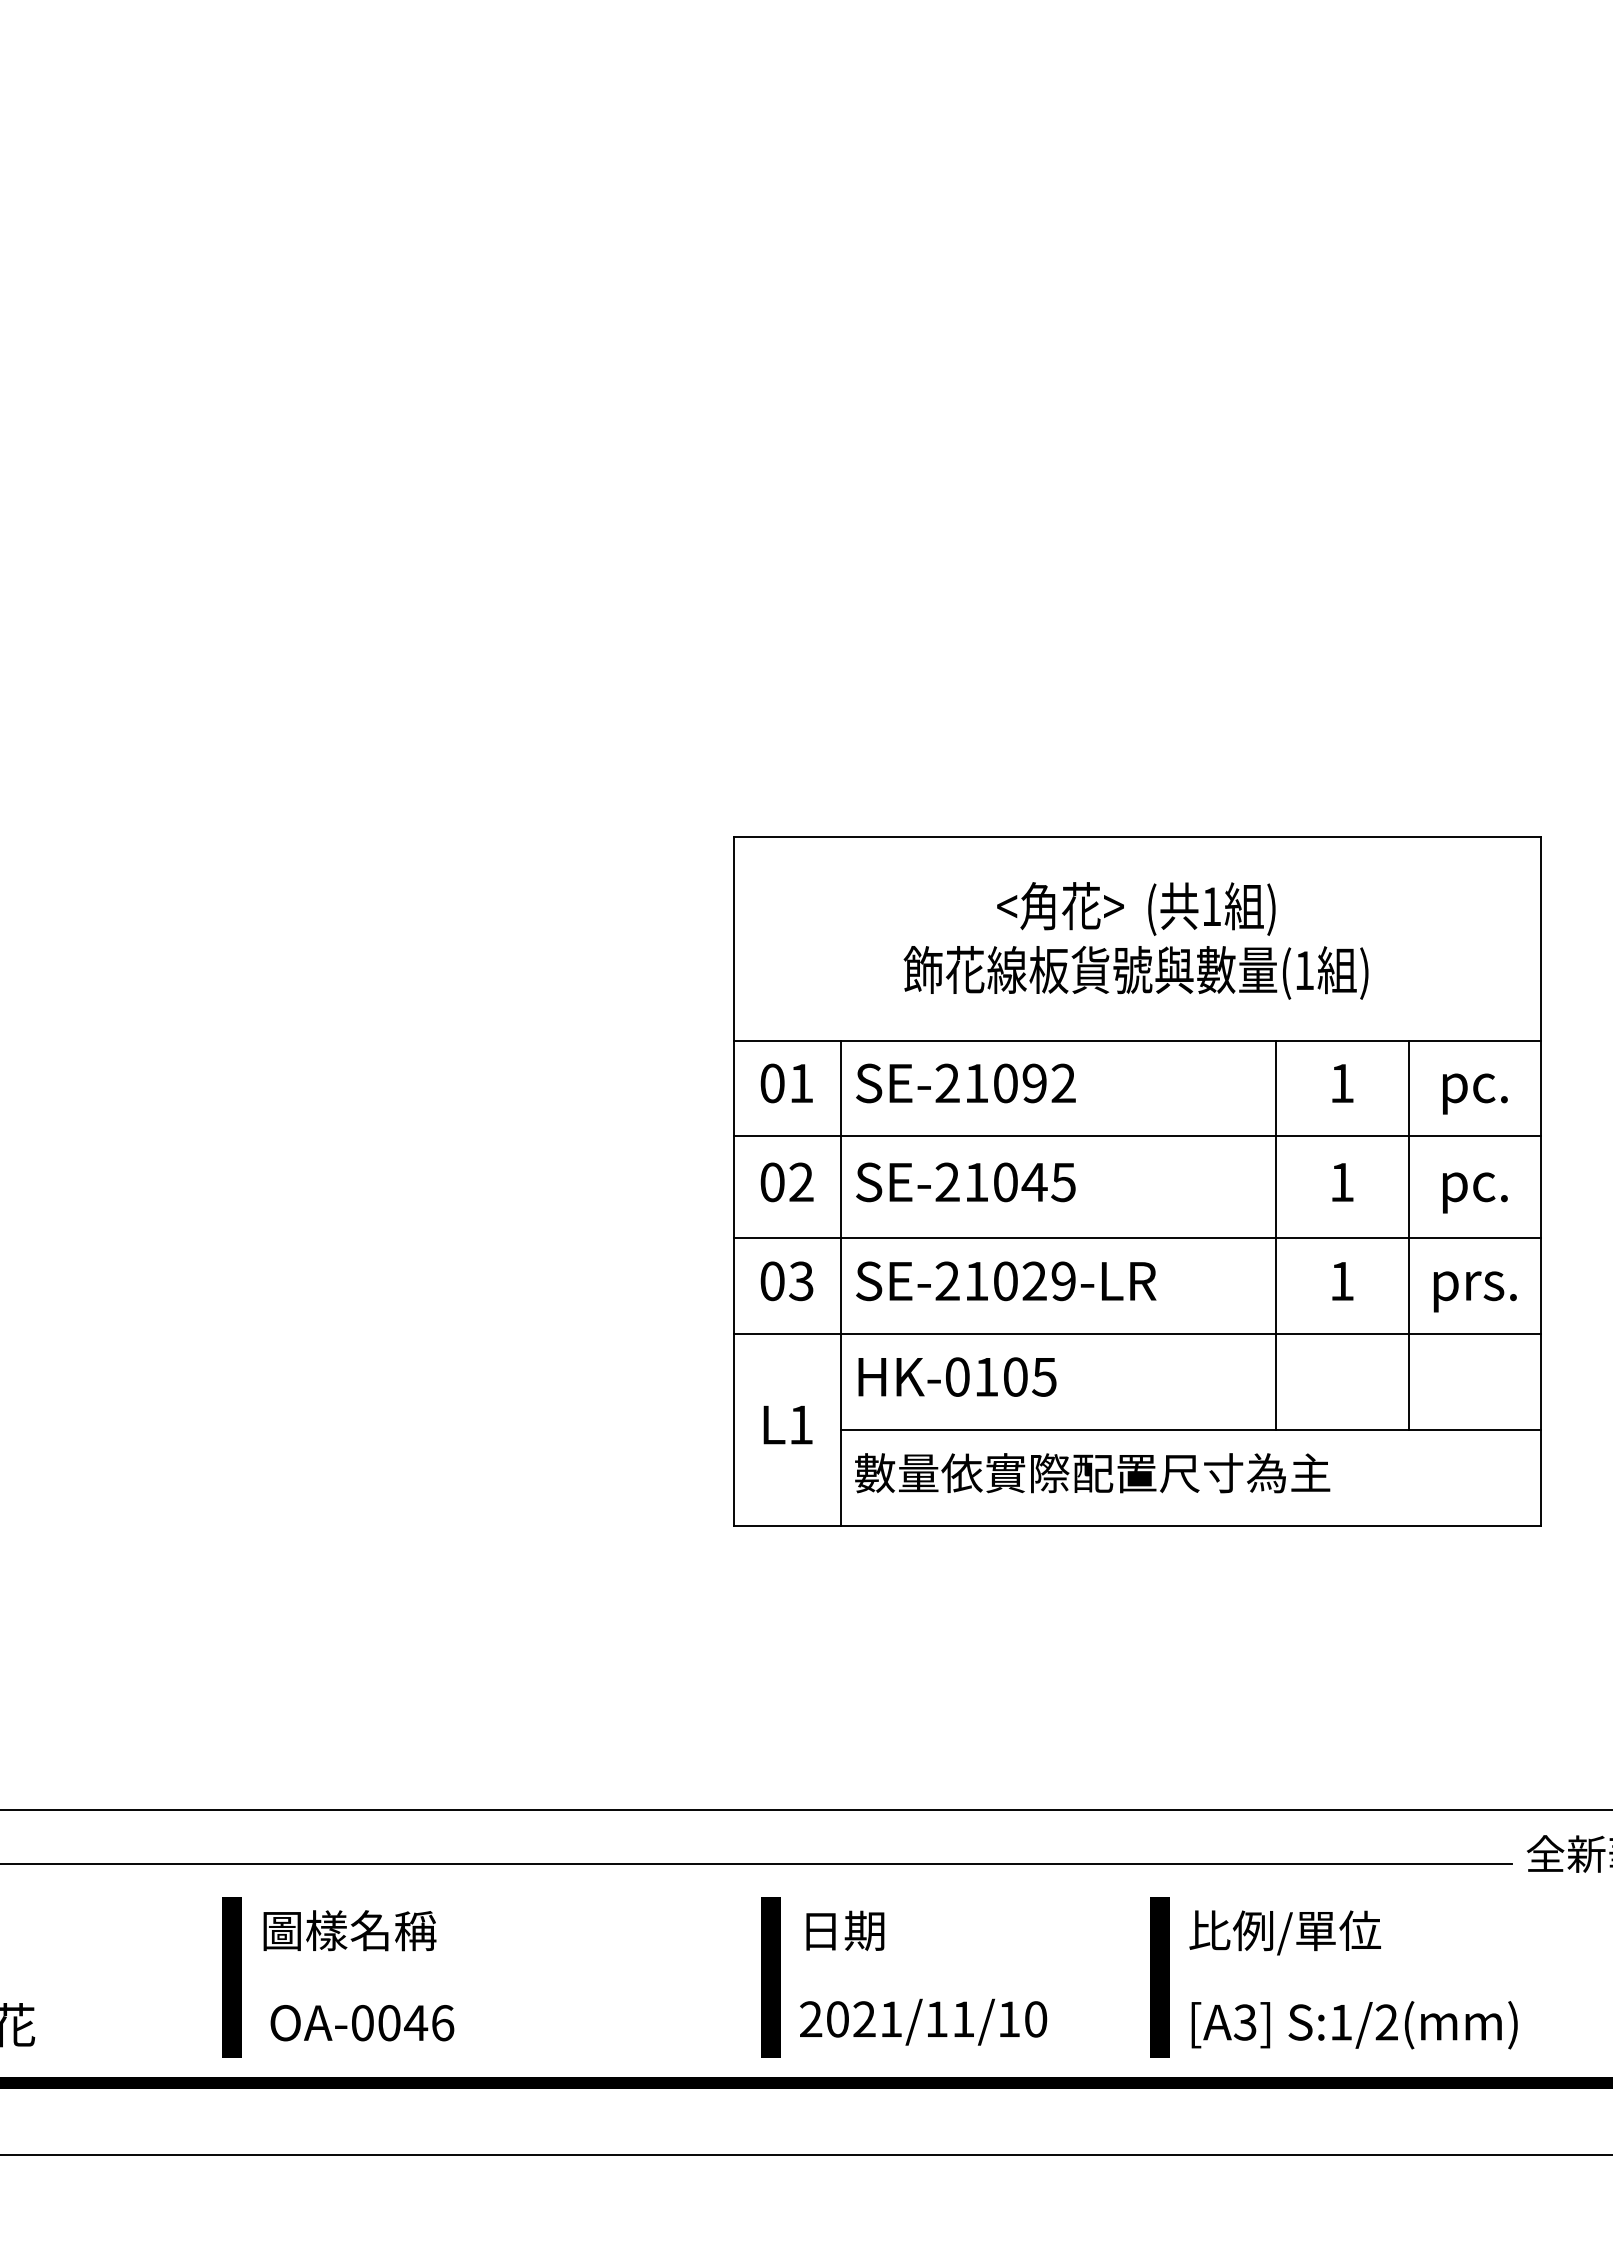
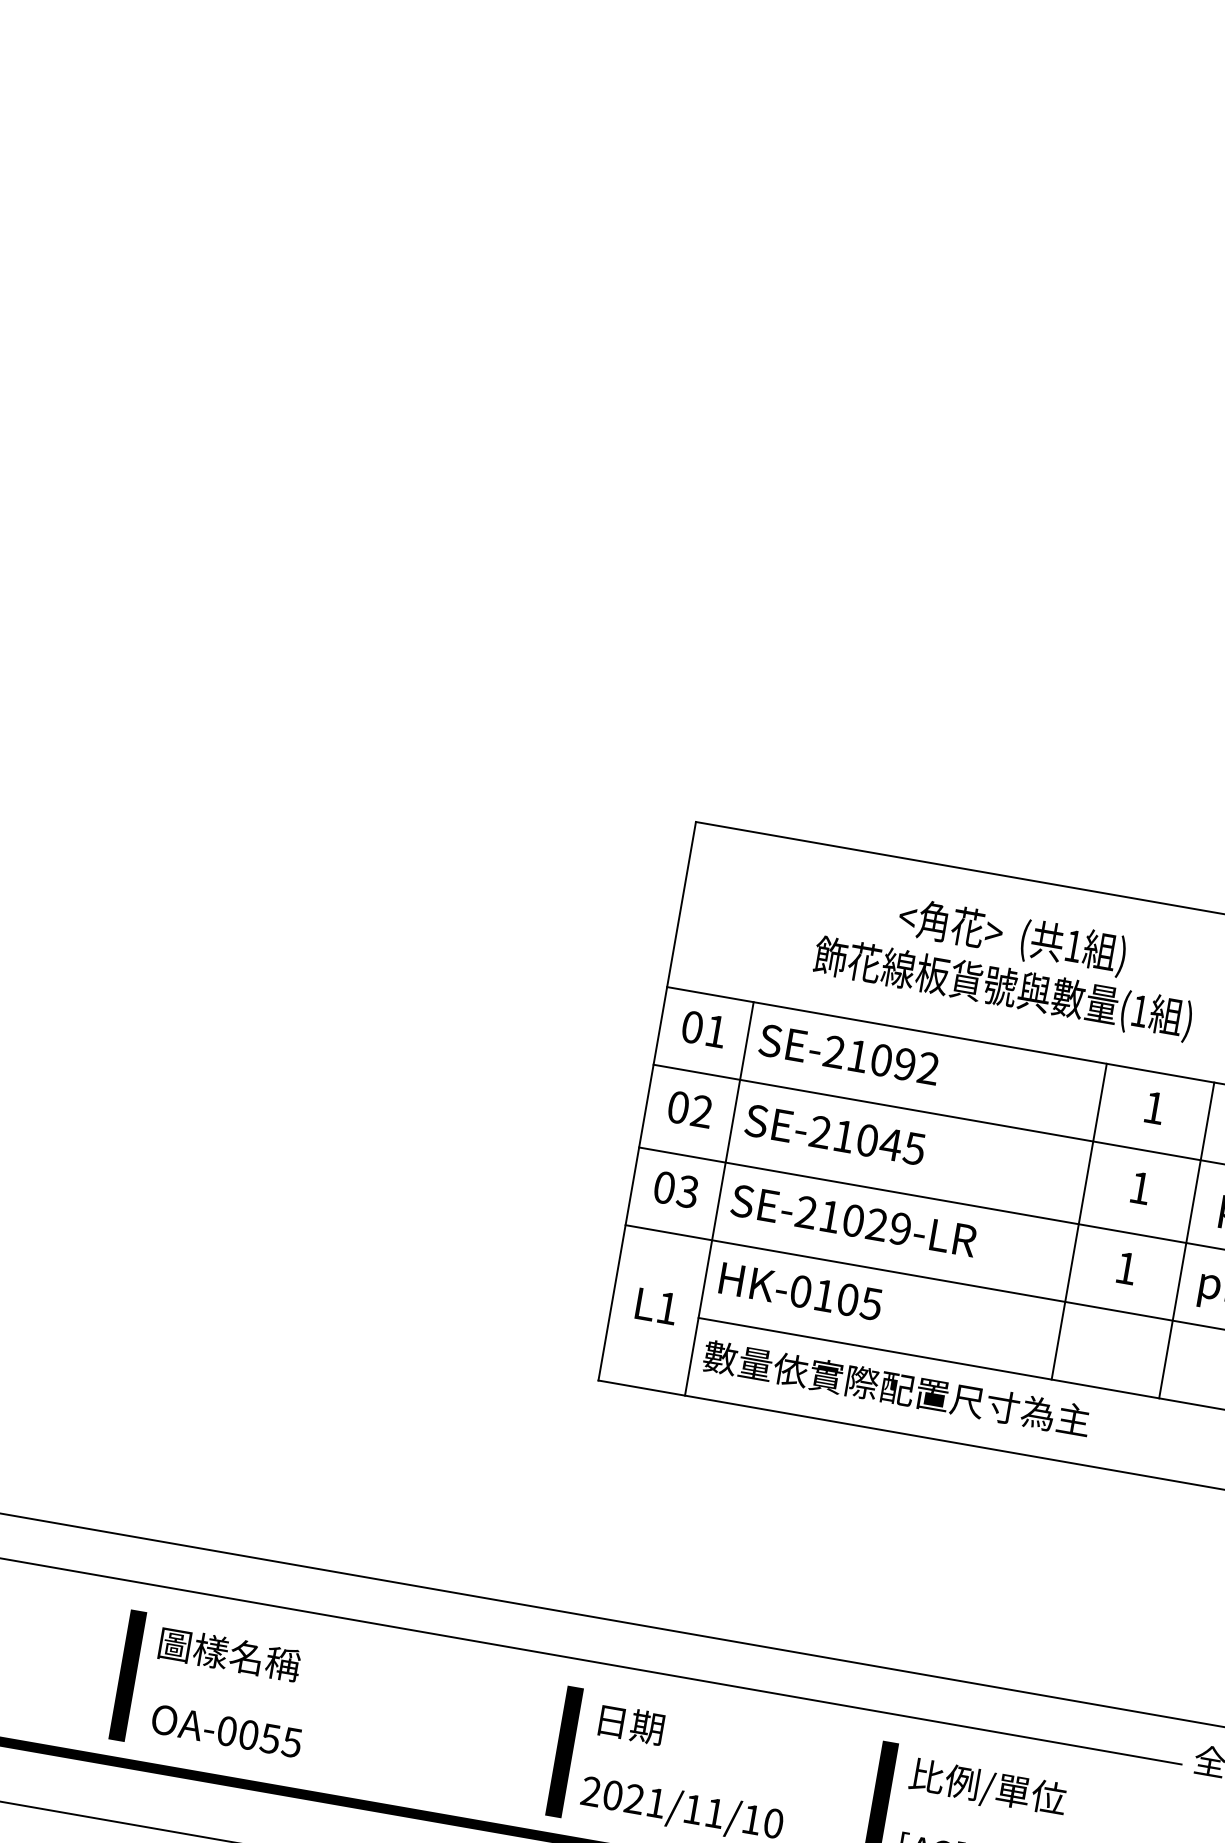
text: (429, 2023) -> (281, 1741), OA-0046 -> OA-0055

